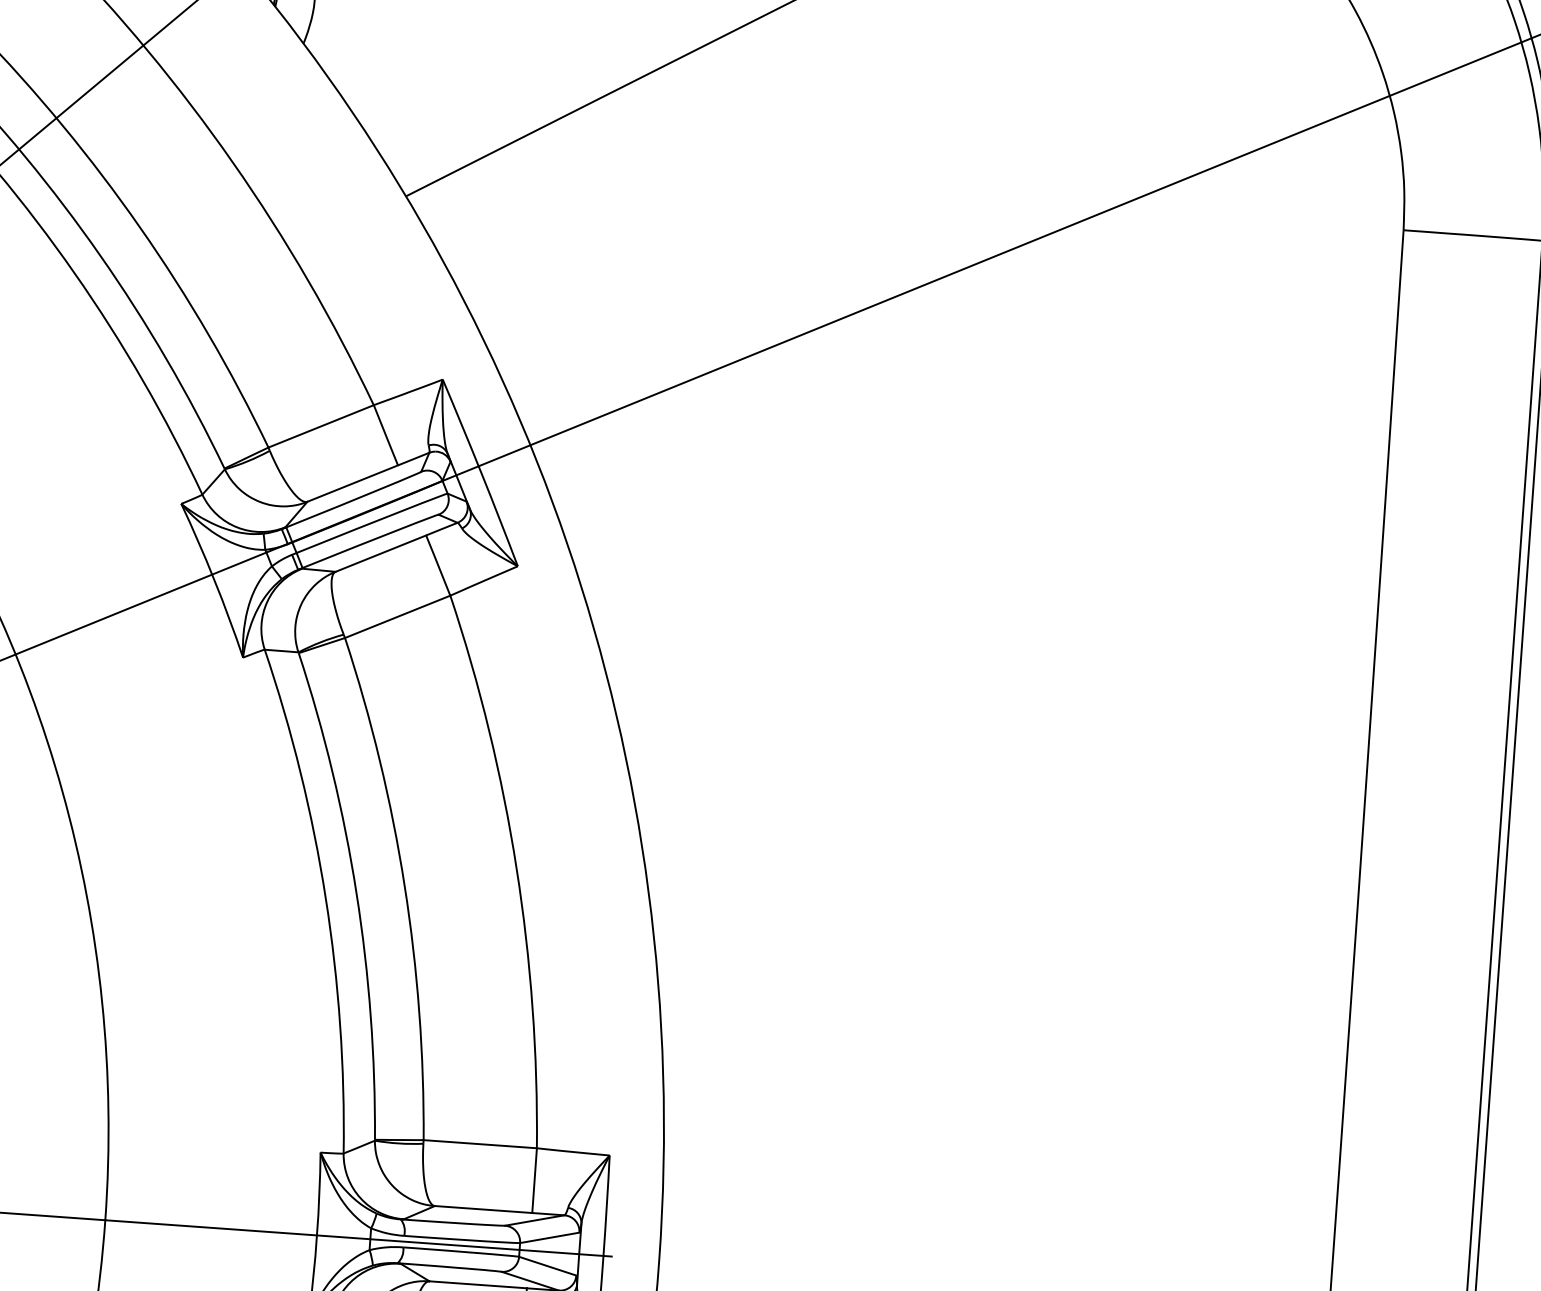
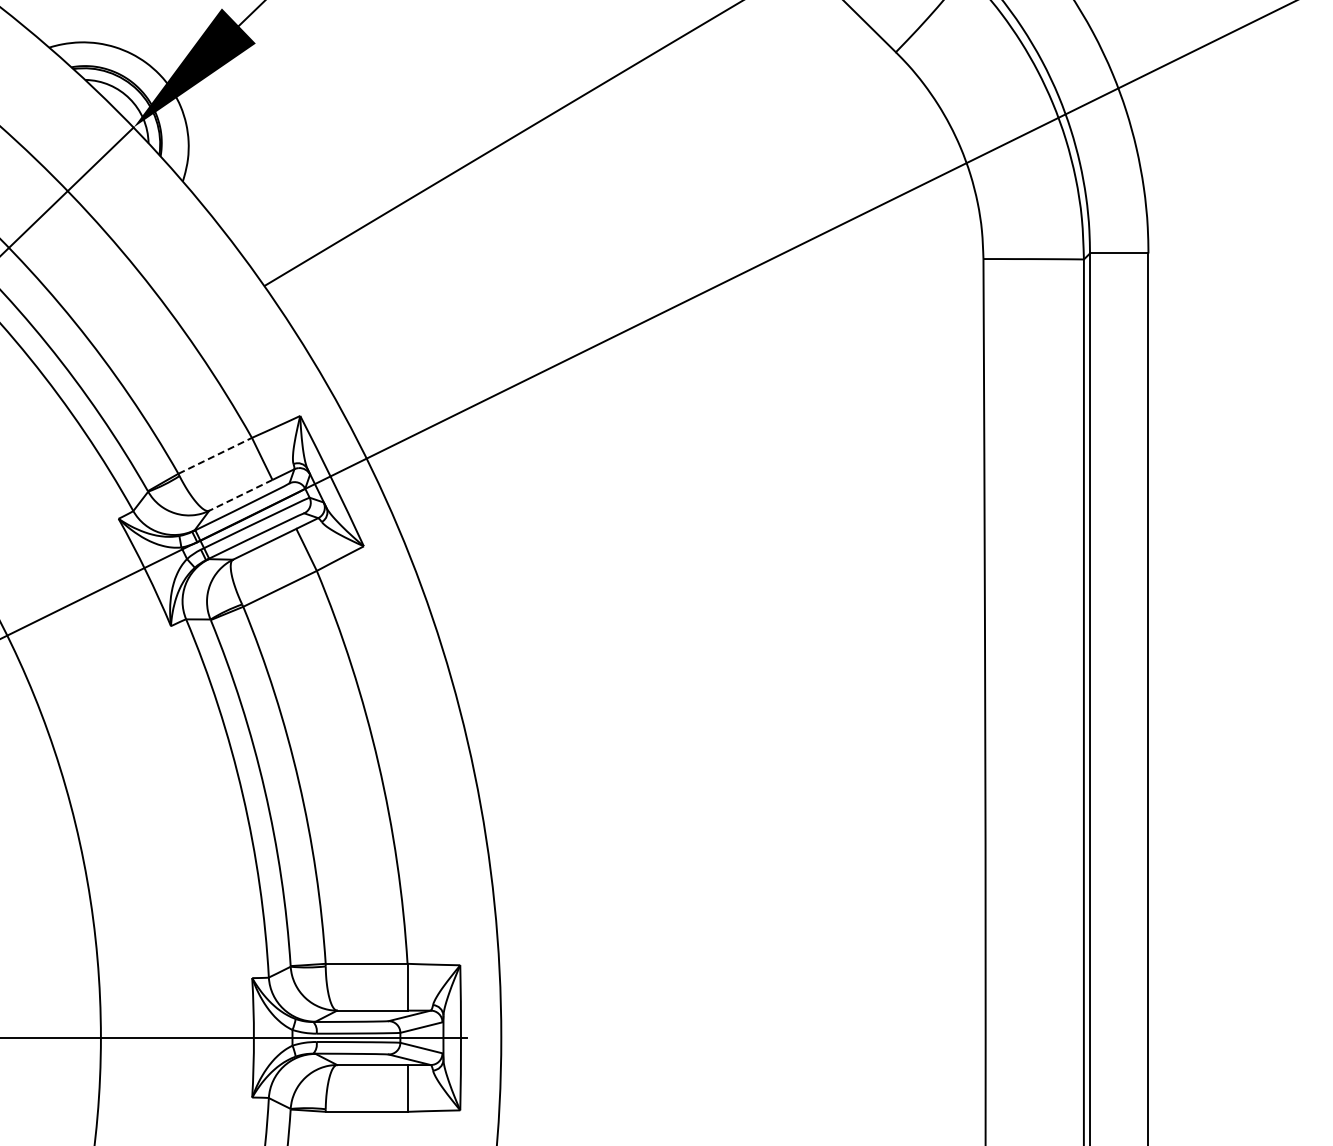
line: (321, 425) -> (215, 455), solid -> dashed
line: (352, 483) -> (240, 495), solid -> dashed

